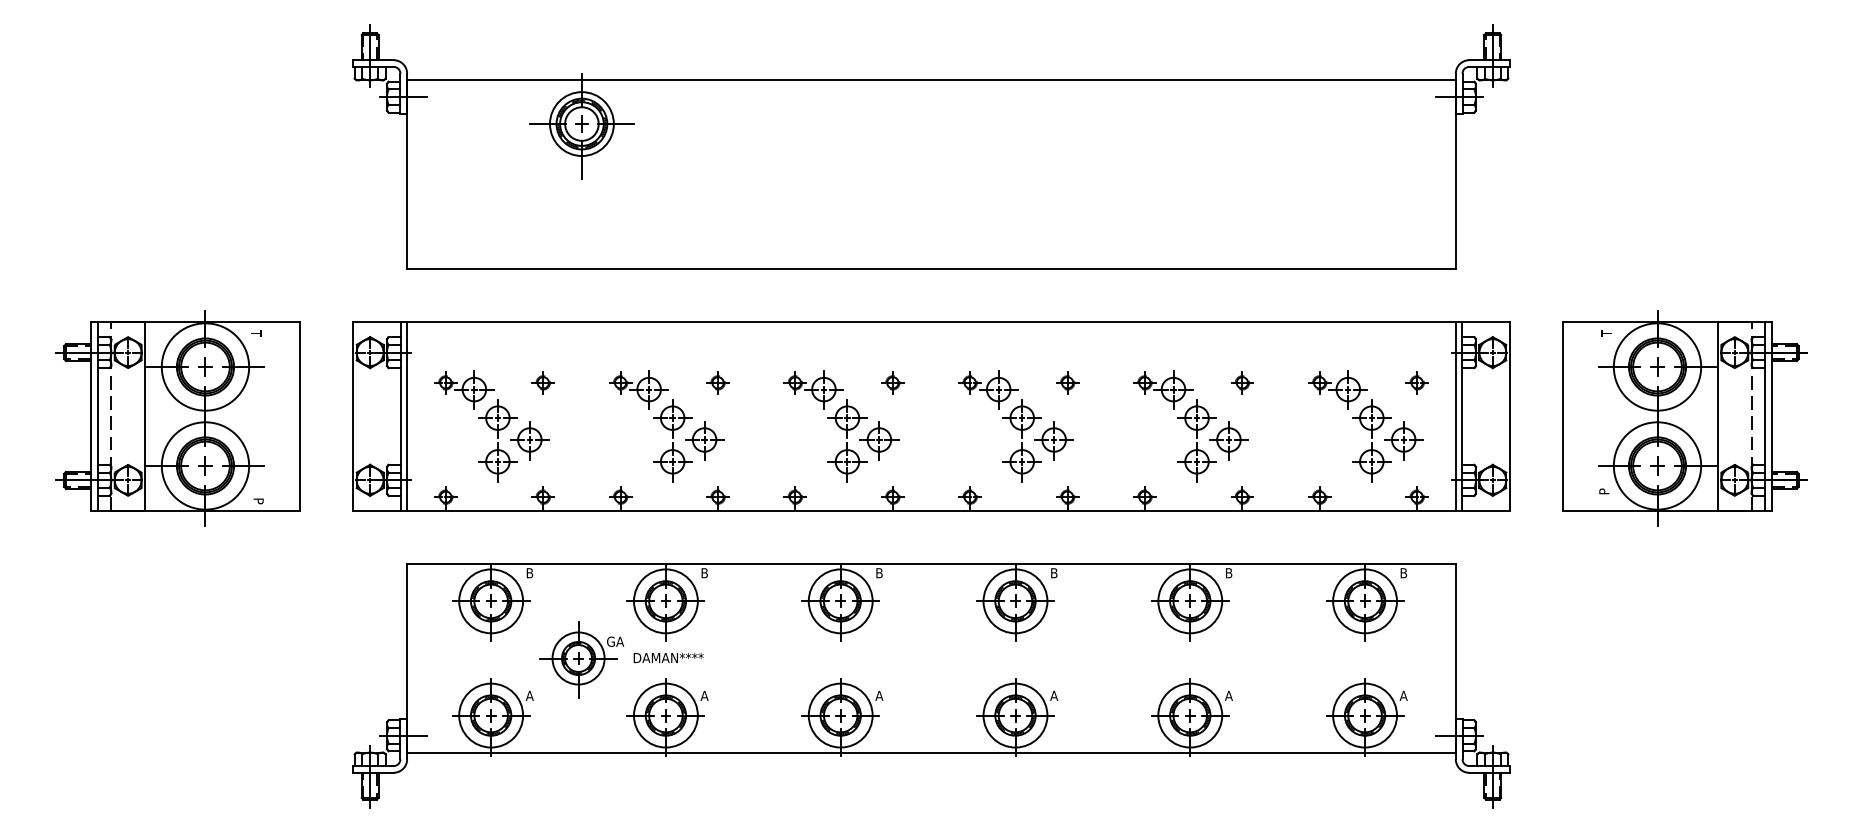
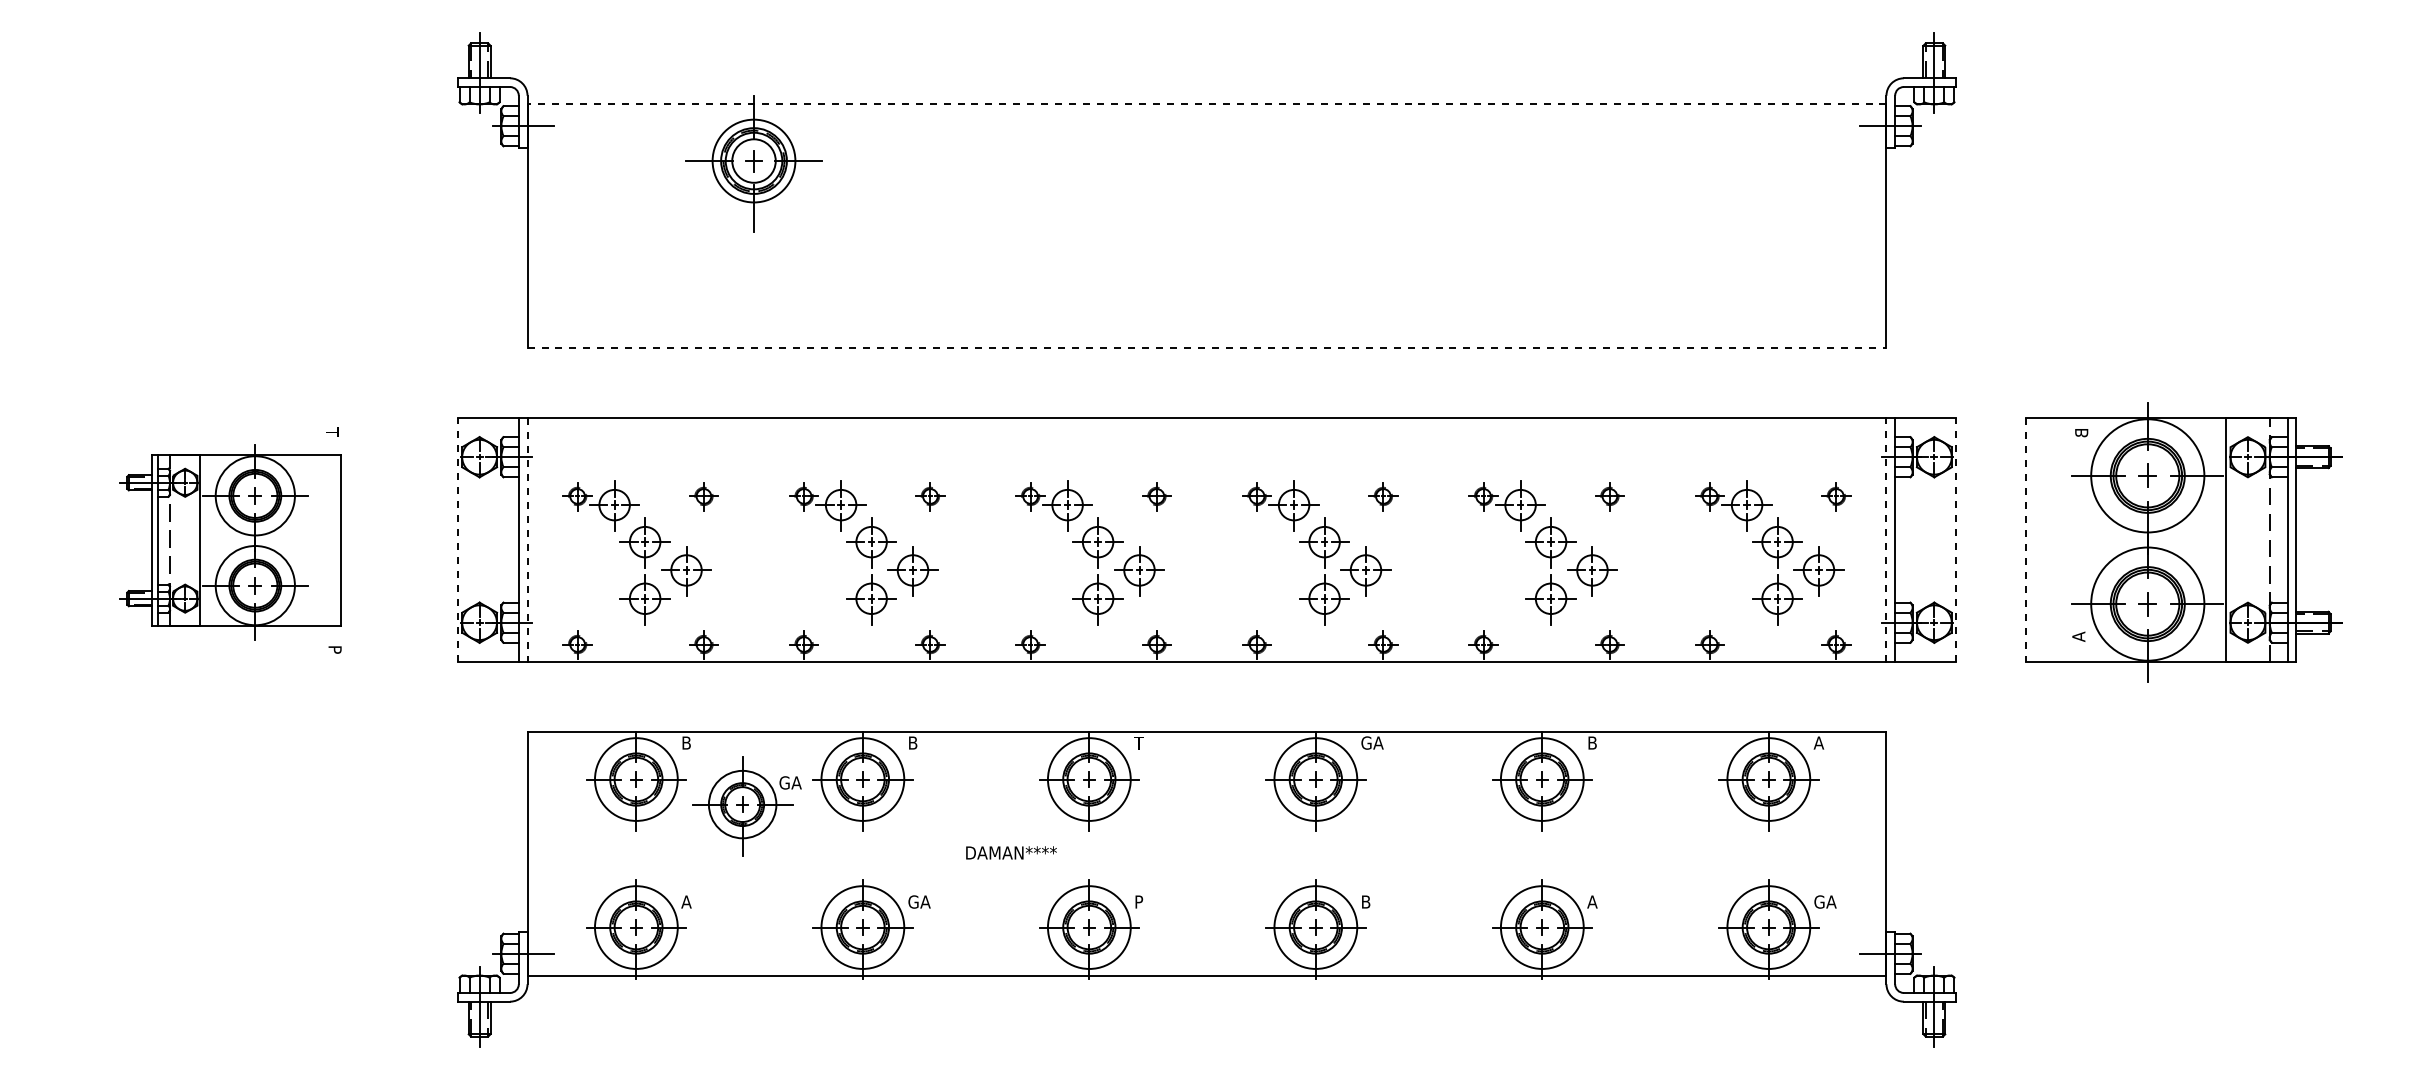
line: (931, 80) -> (1206, 104), solid -> dashed
line: (931, 268) -> (1207, 348), solid -> dashed
text: (1606, 333) -> (2081, 432), T -> B
line: (353, 416) -> (457, 539), solid -> dashed
line: (407, 416) -> (527, 540), solid -> dashed
line: (1455, 416) -> (1886, 540), solid -> dashed
line: (1509, 416) -> (1956, 539), solid -> dashed
line: (1563, 416) -> (2025, 540), solid -> dashed
part: (177, 418) -> (229, 542), size x0.7
text: (1604, 490) -> (2078, 636), P -> A
text: (878, 572) -> (1138, 742), B -> T
text: (1059, 572) -> (1372, 742), B -> GA
text: (1403, 572) -> (1818, 742), B -> A
text: (668, 657) -> (1011, 852), moved
part: (581, 659) -> (746, 806), moved
text: (708, 695) -> (918, 901), A -> GA
text: (879, 695) -> (1139, 901), A -> P
text: (1053, 695) -> (1365, 901), A -> B
text: (1408, 695) -> (1824, 901), A -> GA

